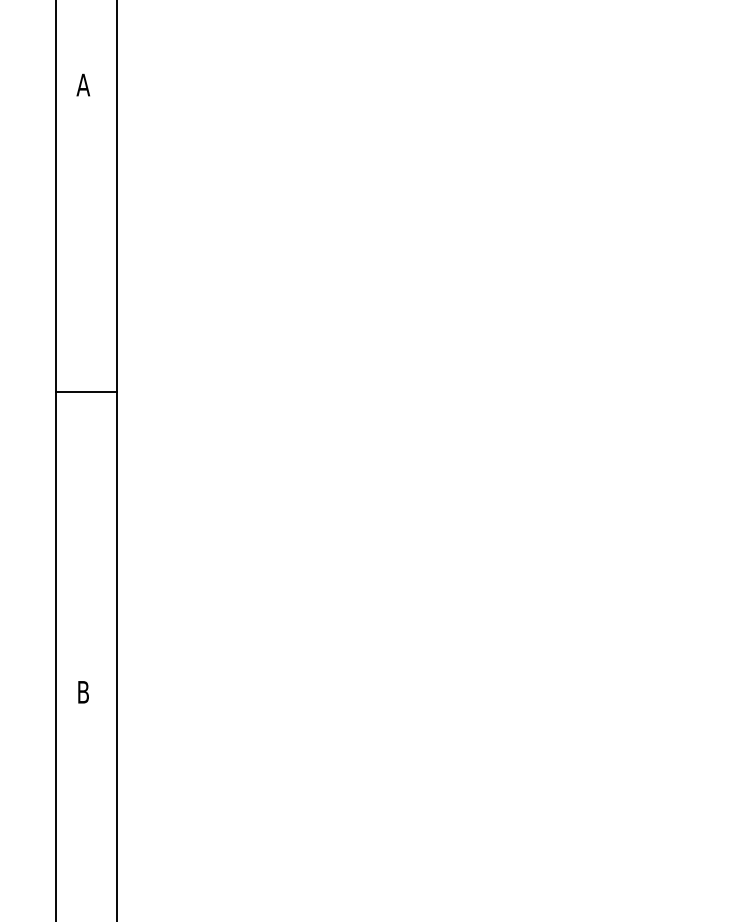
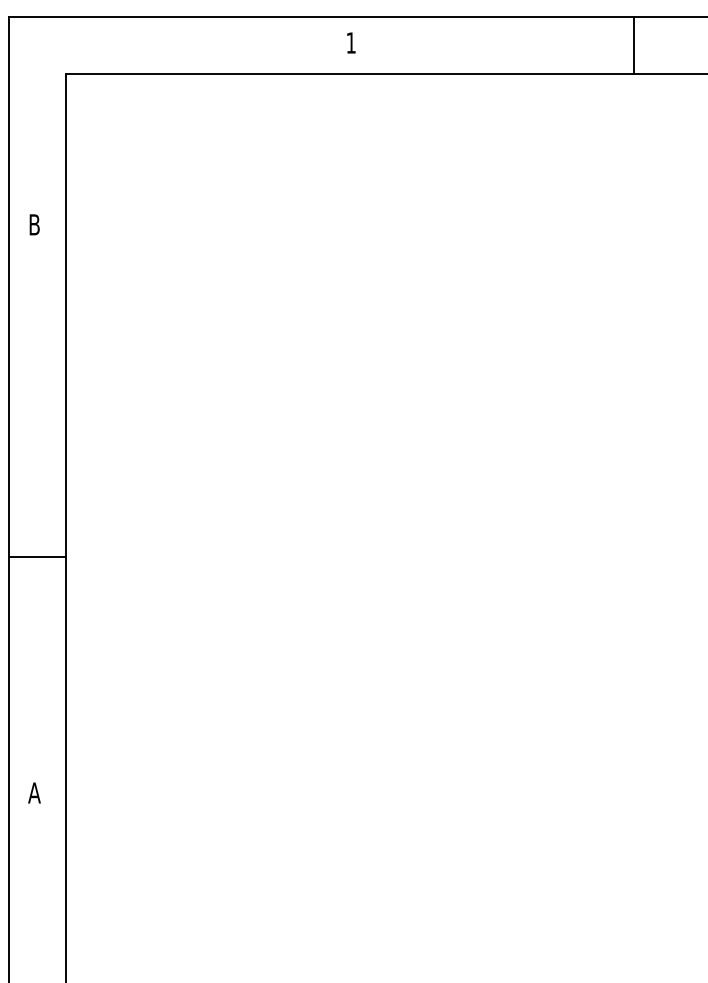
text: (83, 84) -> (34, 224), A -> B
line: (85, 391) -> (36, 556), moved
text: (83, 691) -> (34, 792), B -> A

